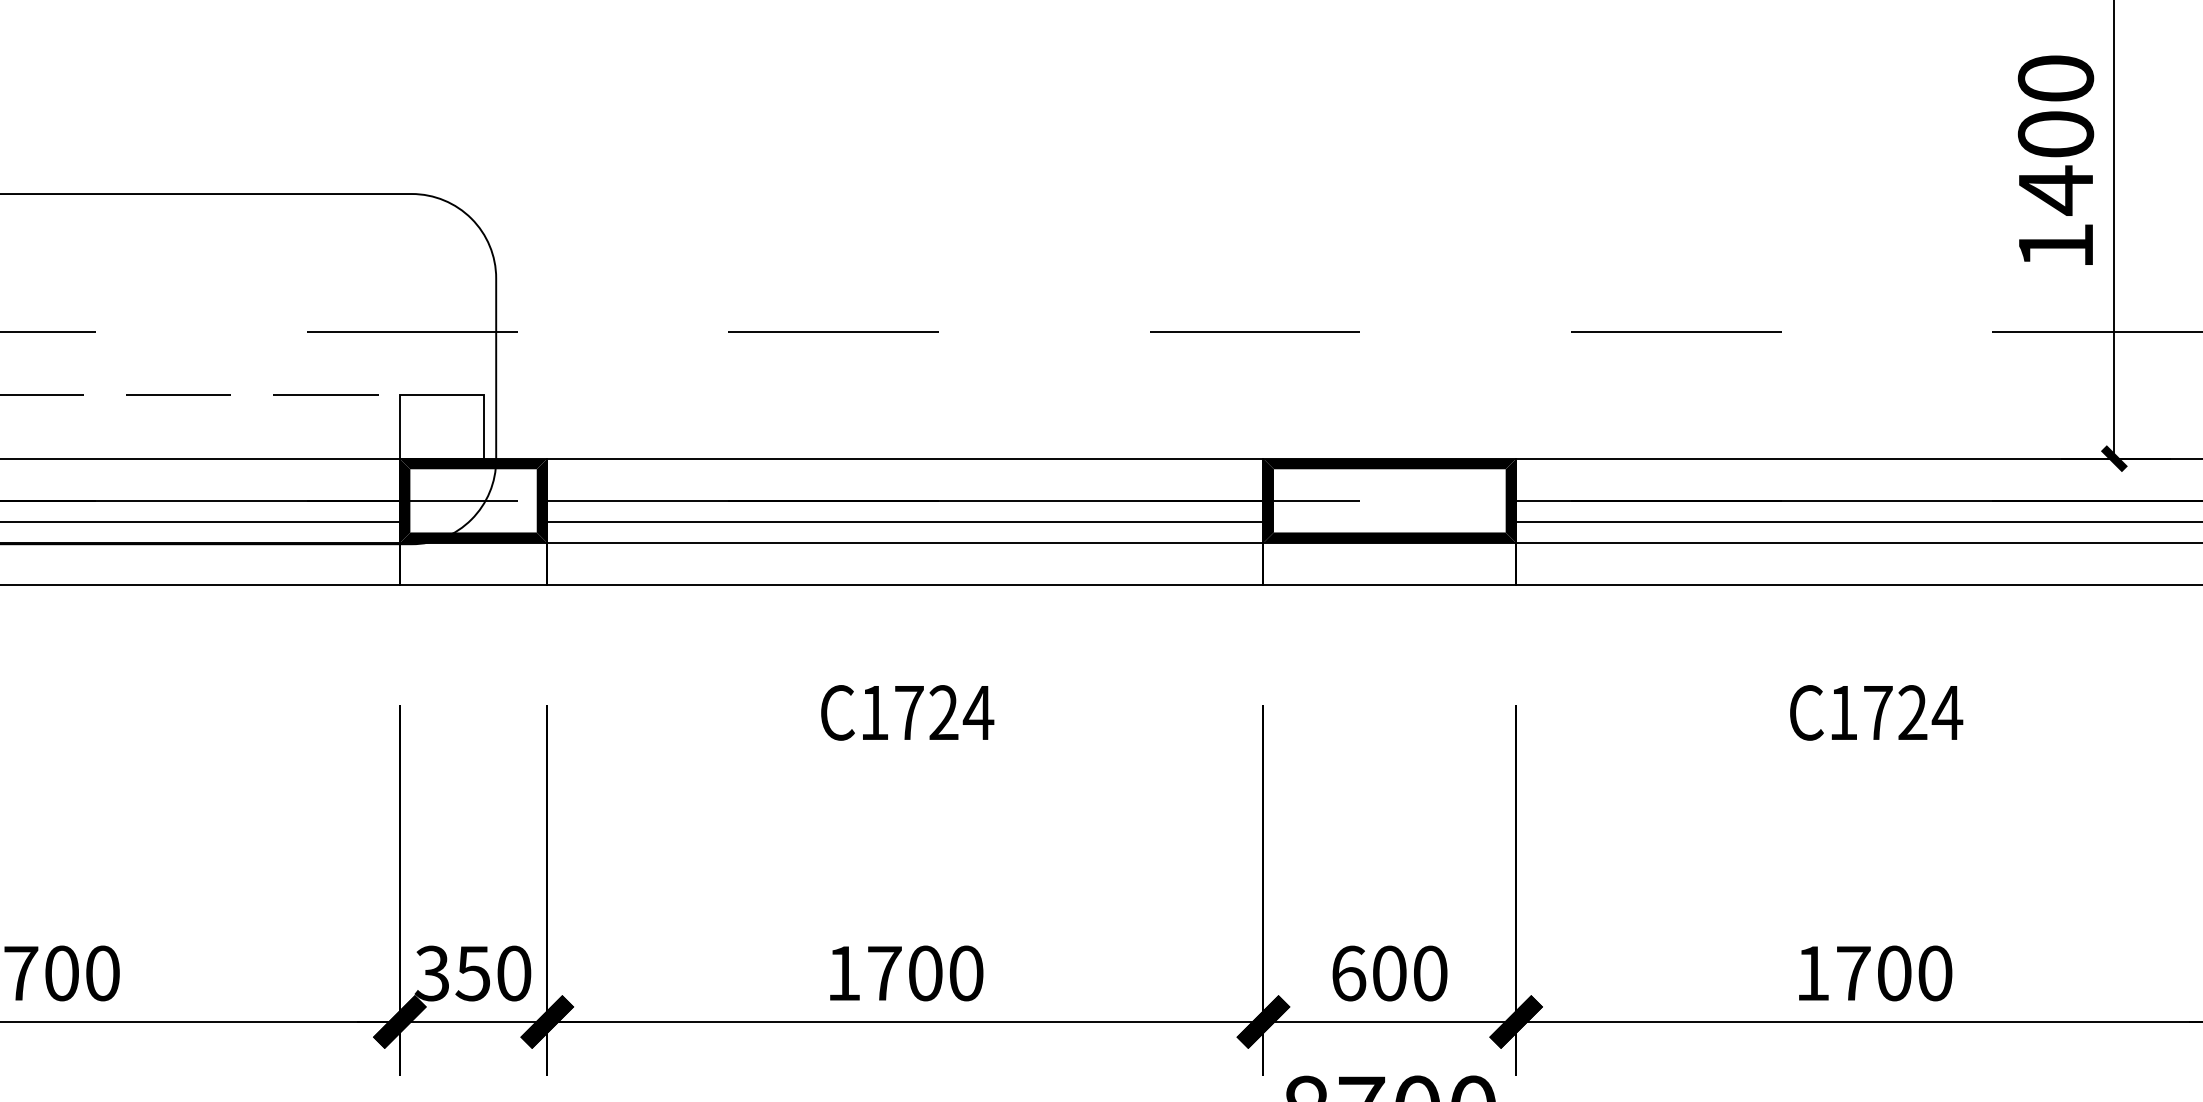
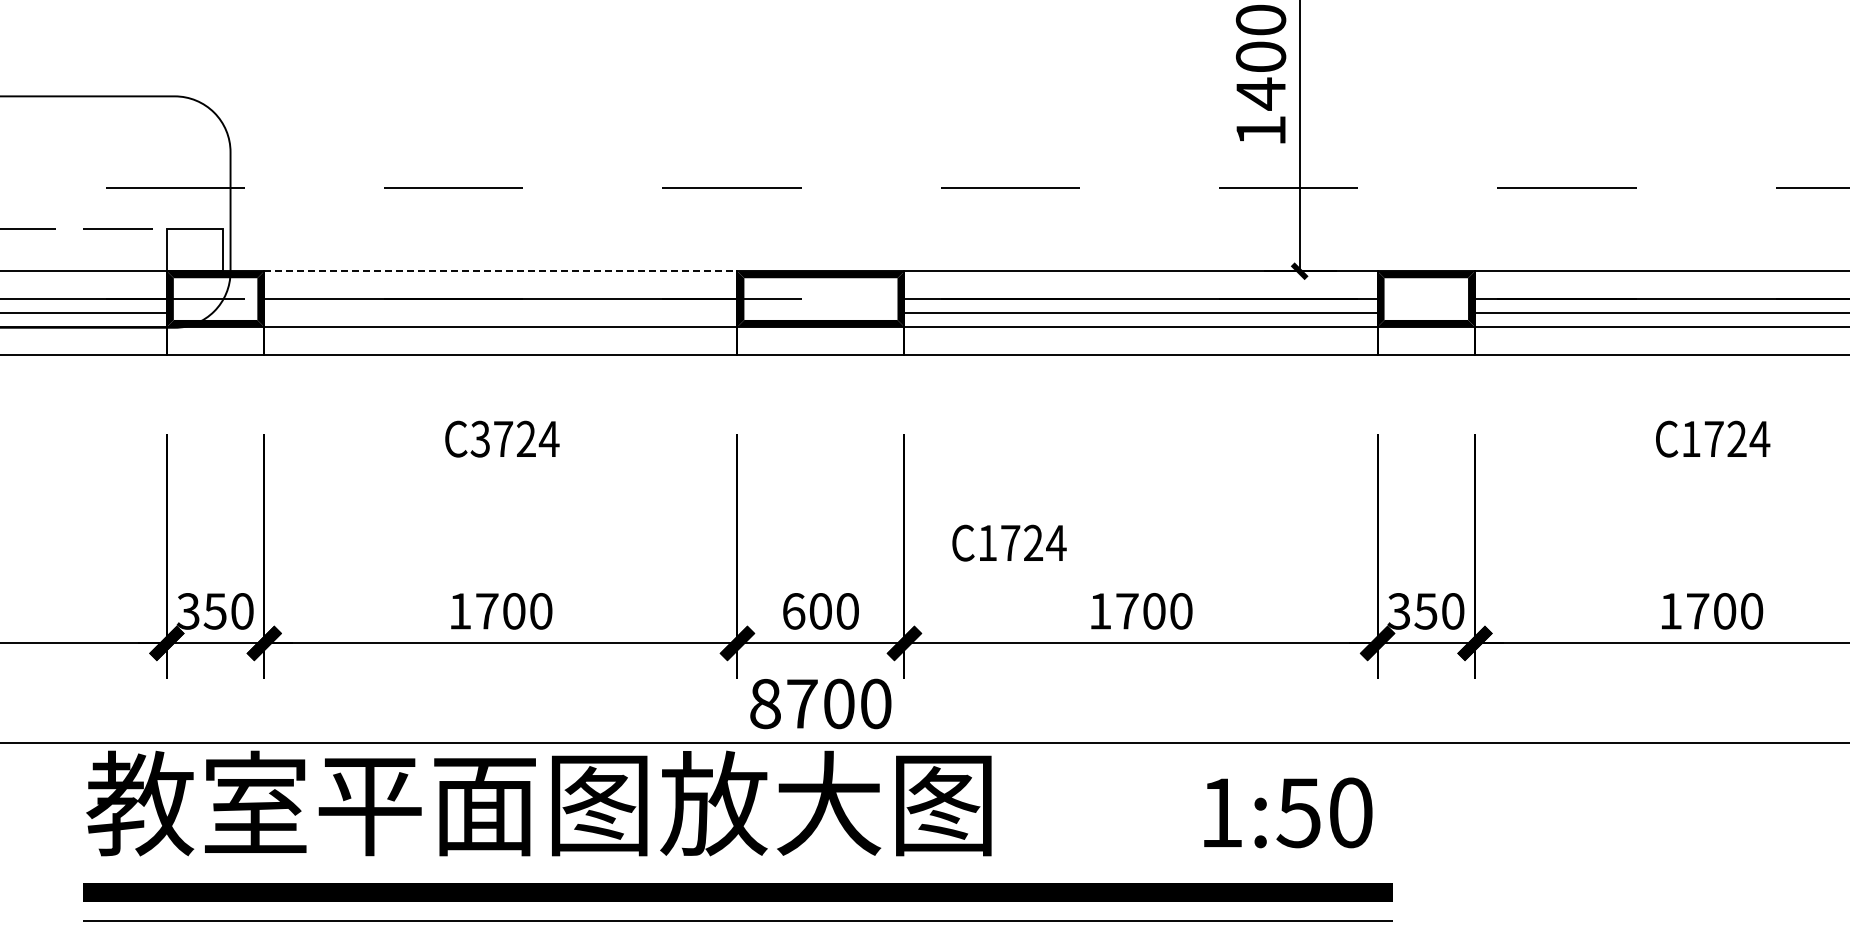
line: (904, 459) -> (500, 271), solid -> dashed
line: (904, 522) -> (500, 313), removed
text: (873, 711) -> (479, 438), C1724 -> C3724
text: (1876, 711) -> (1009, 542), moved

